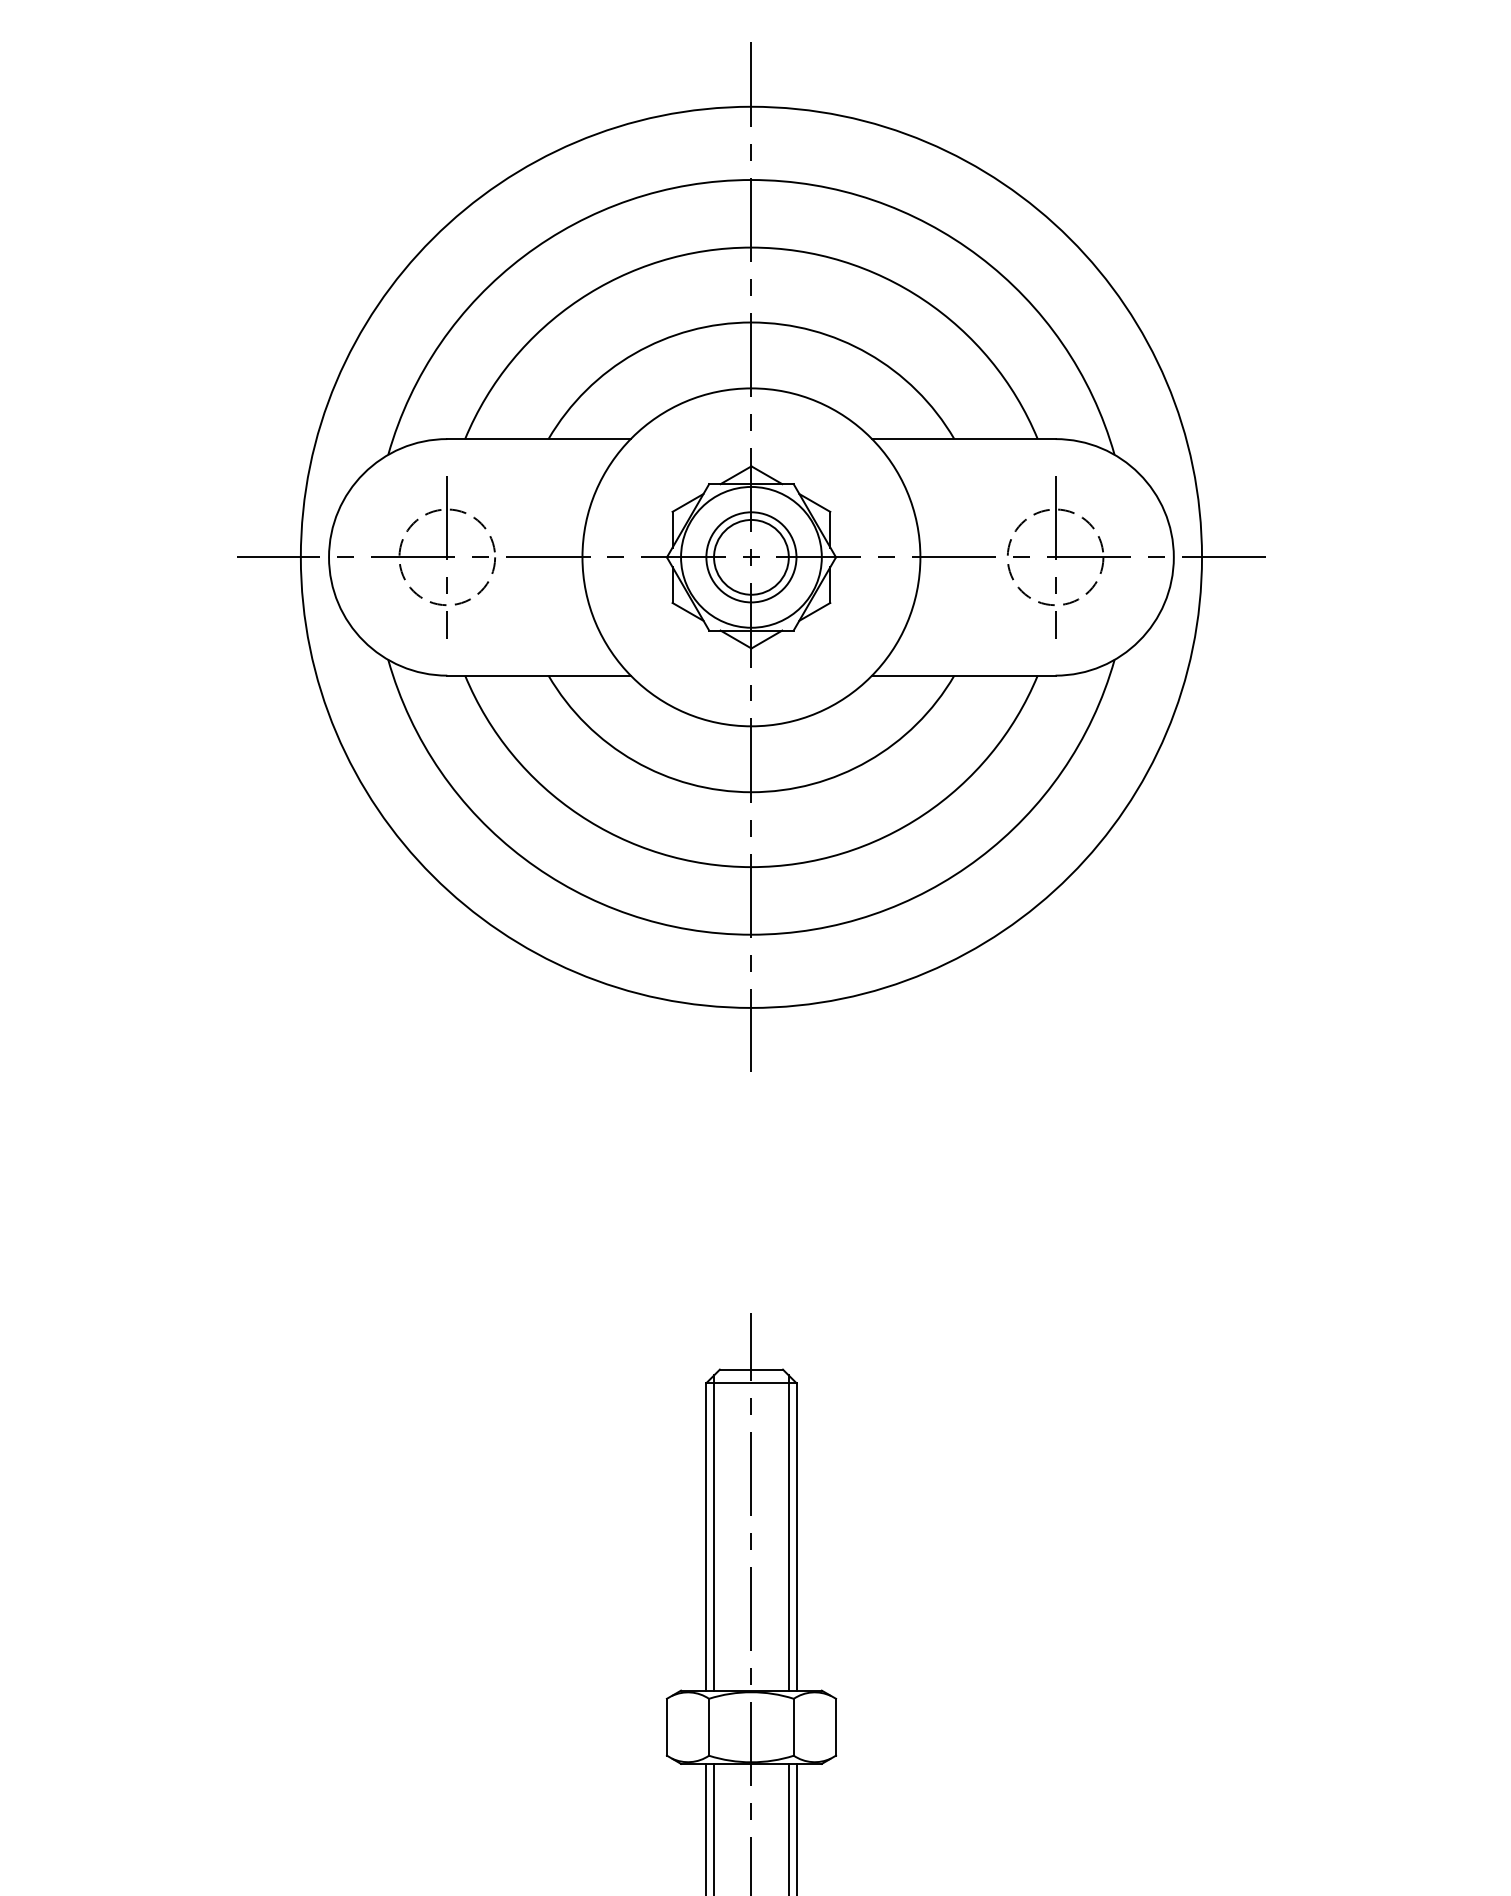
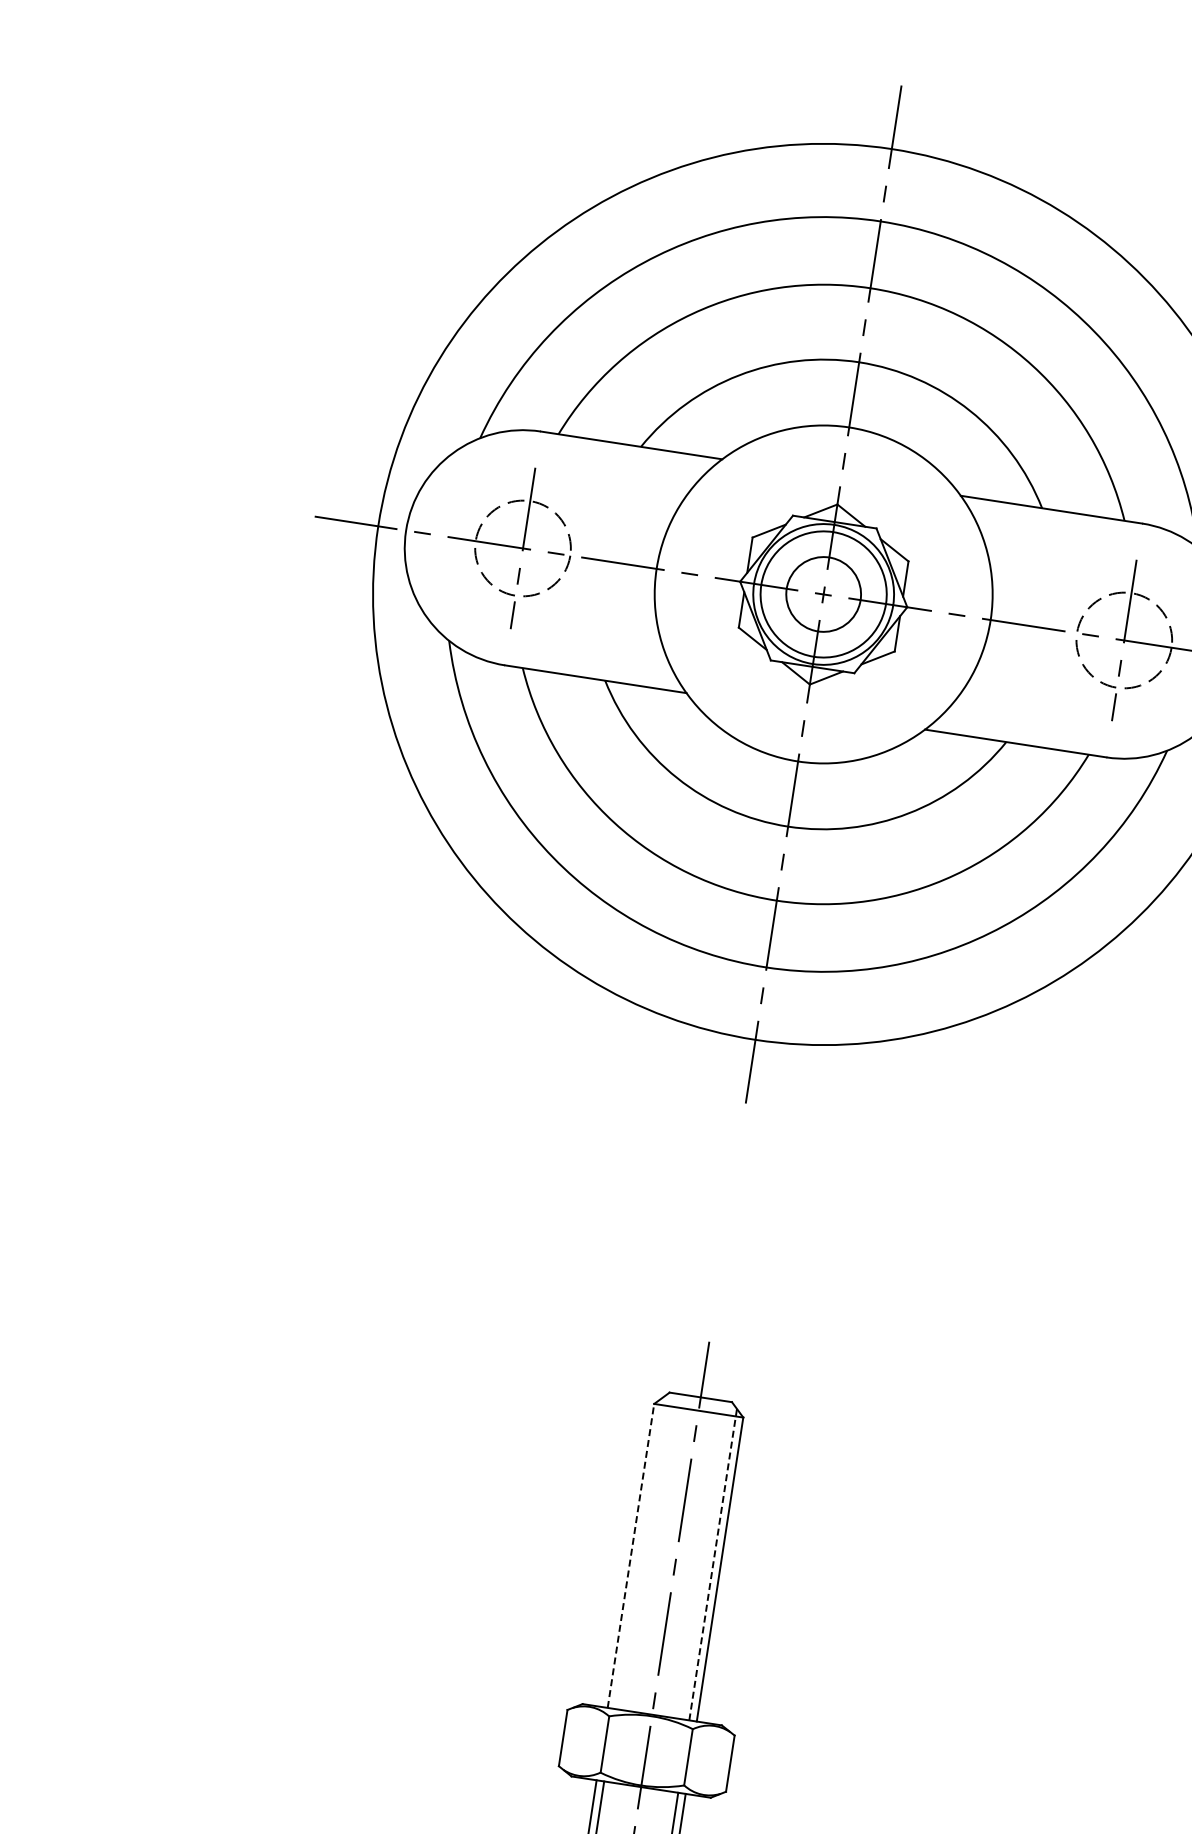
circle: (751, 557) -> (823, 594), size x1.4
line: (714, 1532) -> (639, 1552), removed
line: (788, 1533) -> (712, 1564), solid -> dashed
line: (706, 1536) -> (631, 1555), solid -> dashed

